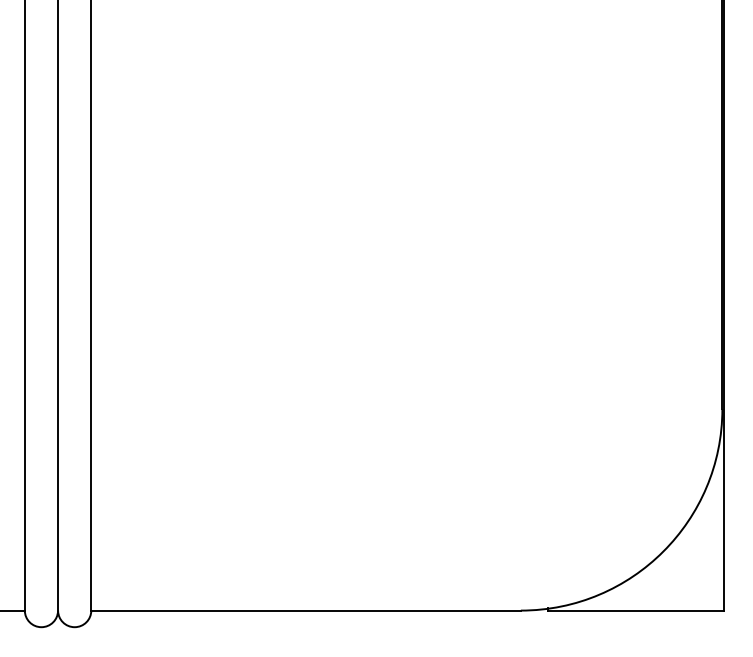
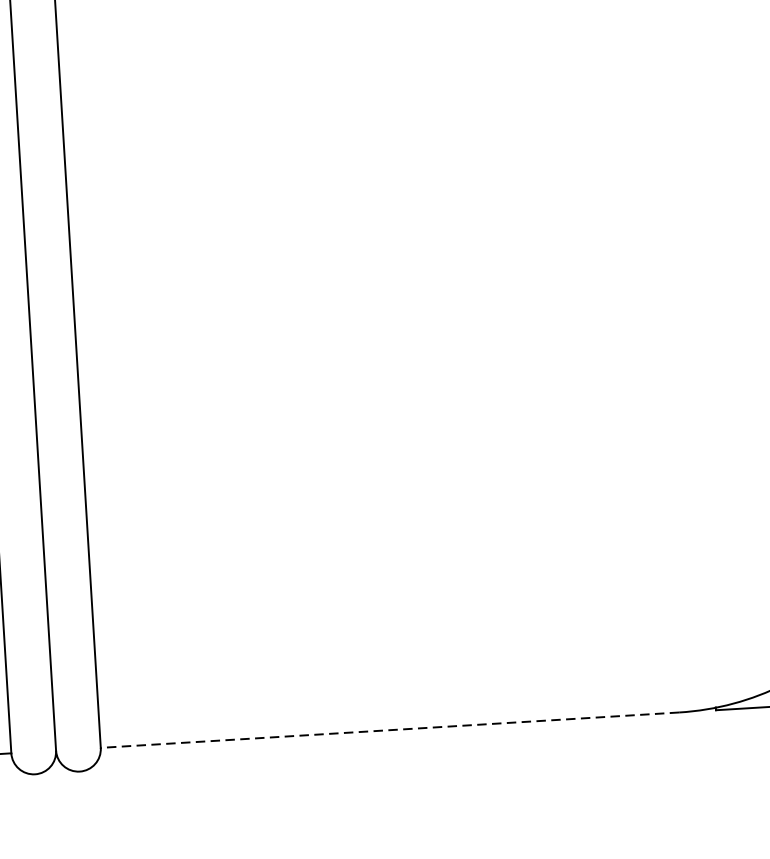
line: (306, 610) -> (390, 730), solid -> dashed

